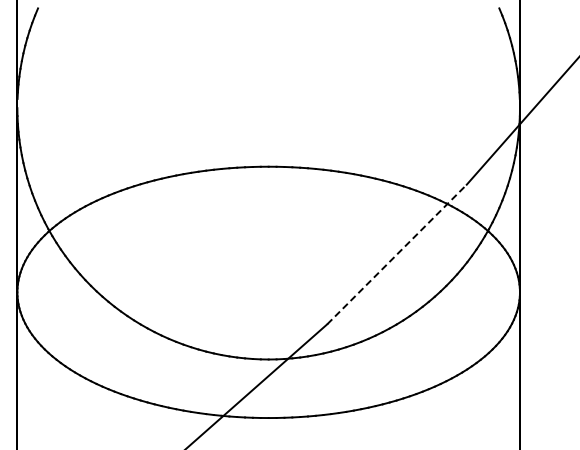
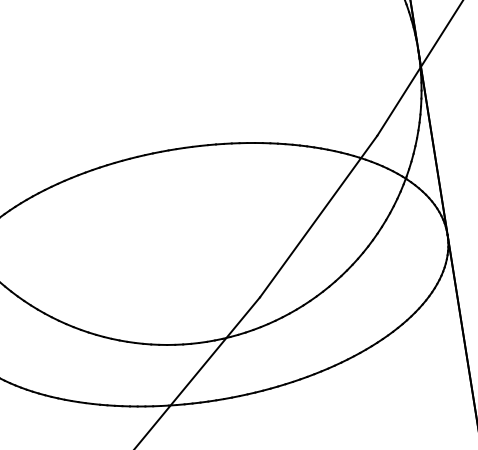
line: (397, 254) -> (319, 216), dashed -> solid

